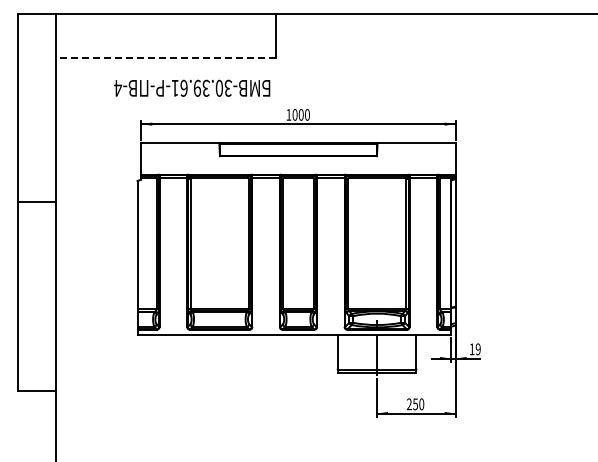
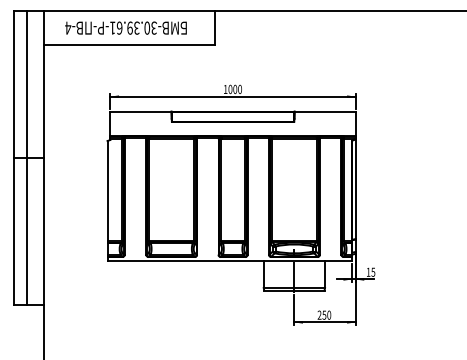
line: (165, 57) -> (129, 44), dashed -> solid
text: (192, 87) -> (126, 27), moved
line: (33, 202) -> (26, 157), added
text: (477, 349) -> (372, 272), 19 -> 15

